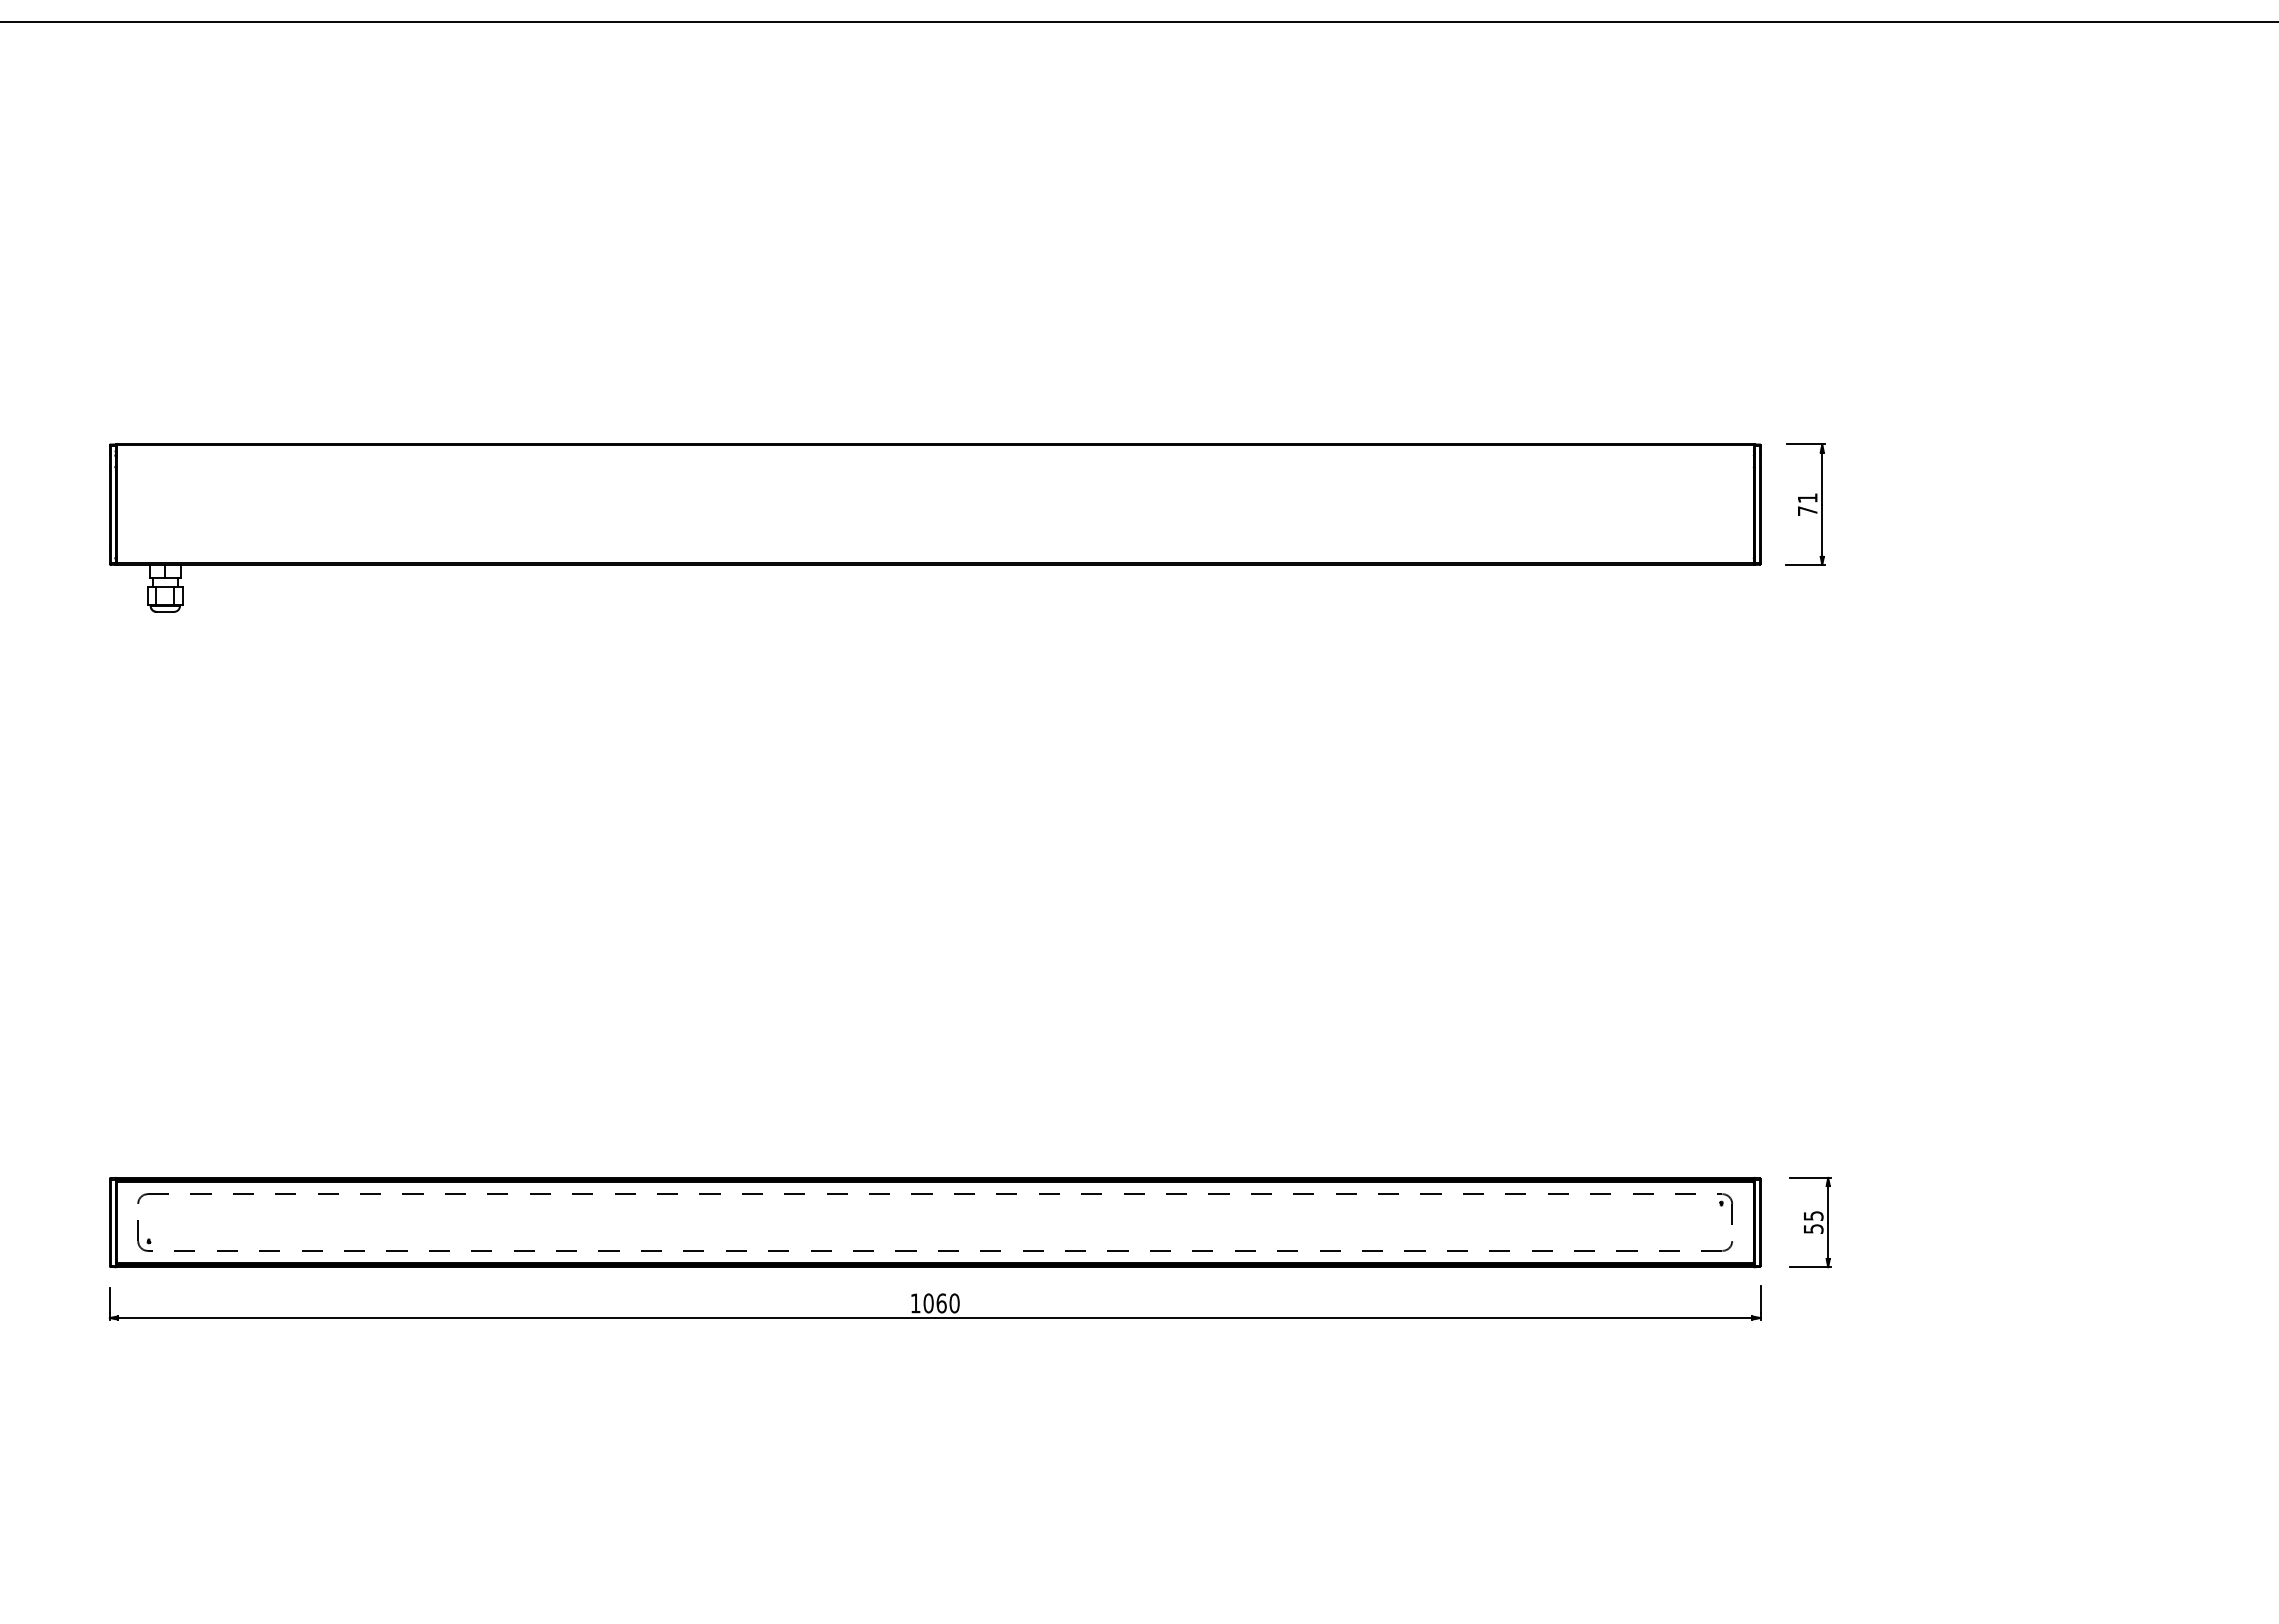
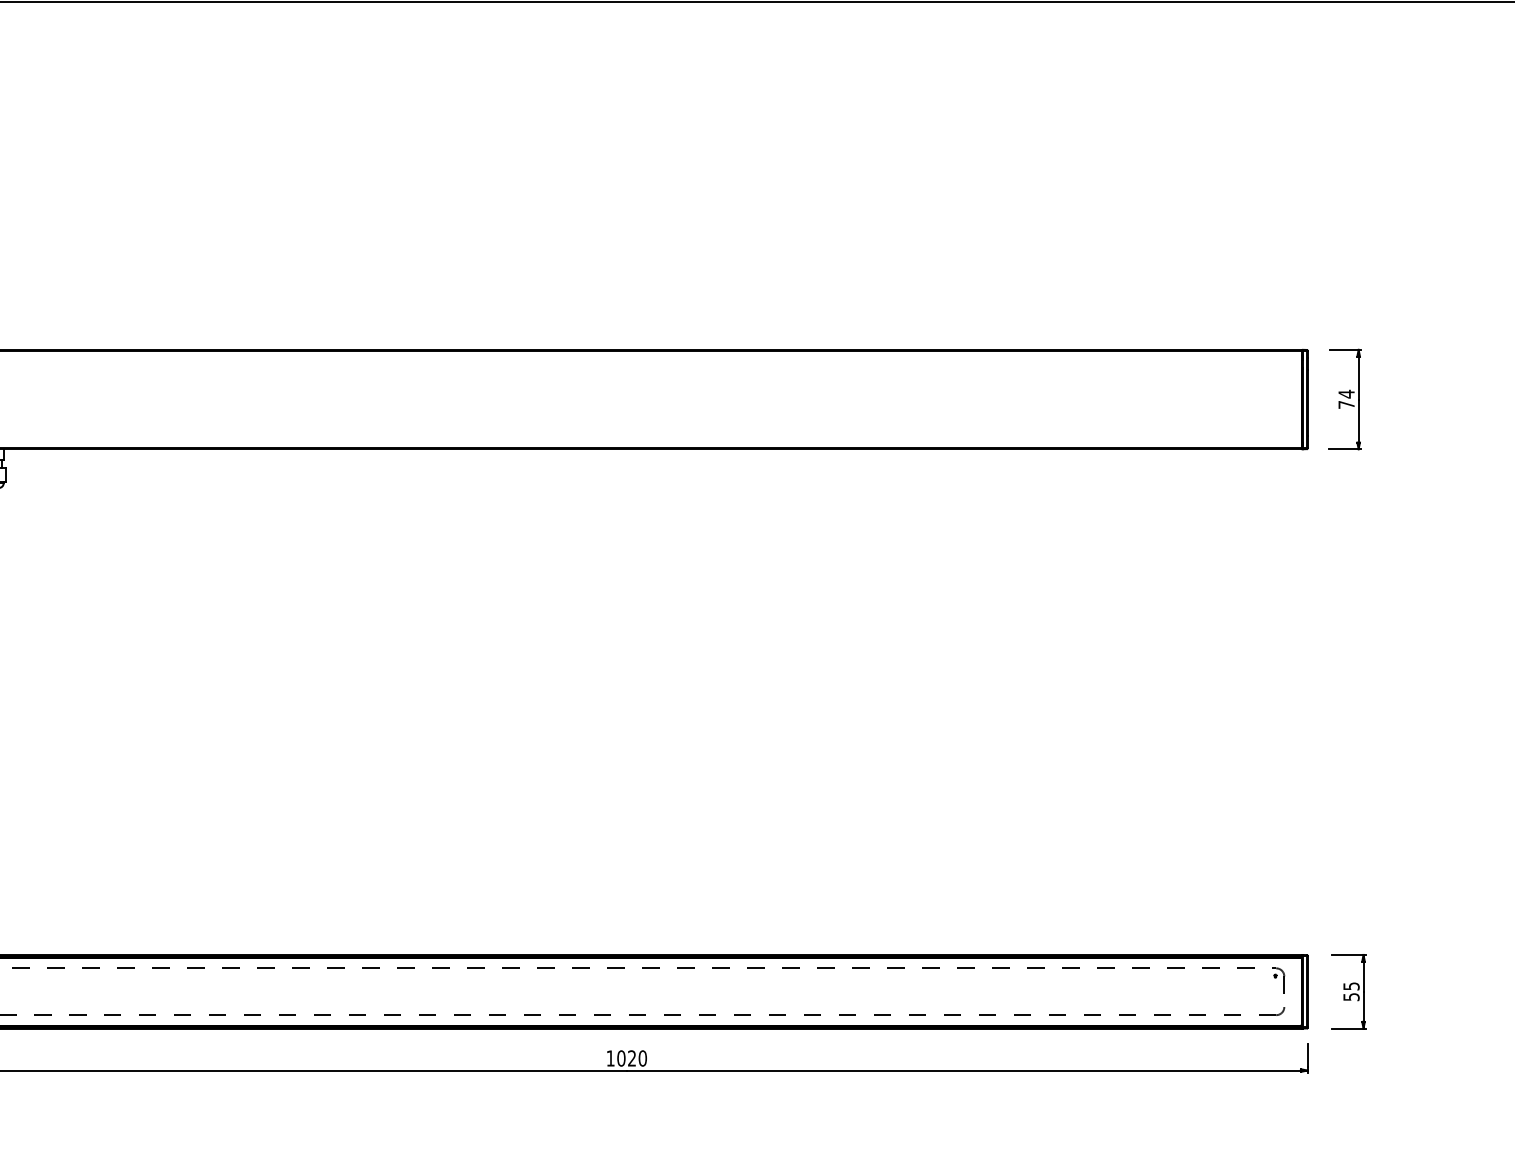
text: (1807, 497) -> (1346, 393), 71 -> 74
text: (941, 1303) -> (631, 1058), 1060 -> 1020

